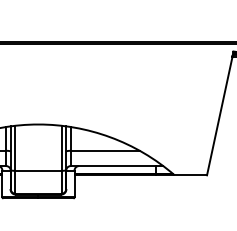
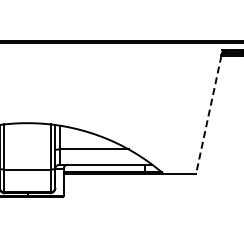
line: (219, 116) -> (208, 115), solid -> dashed

